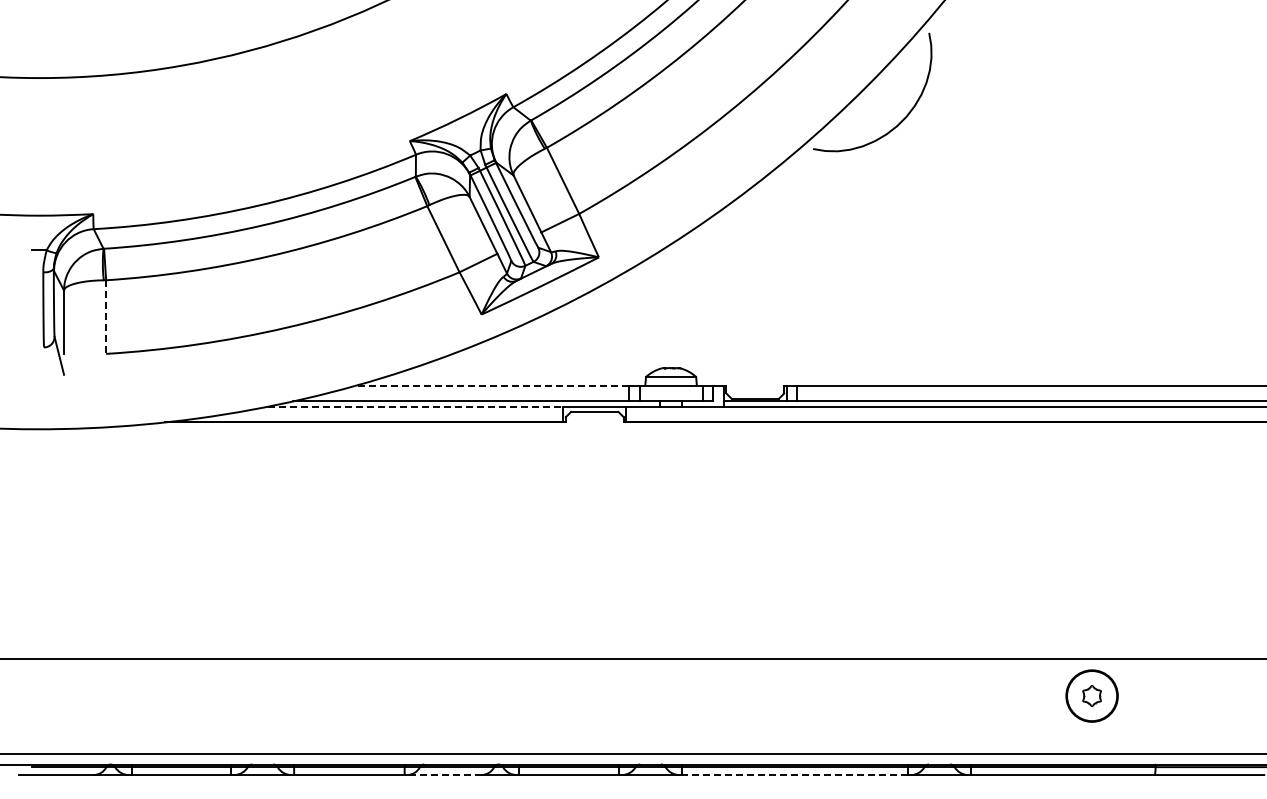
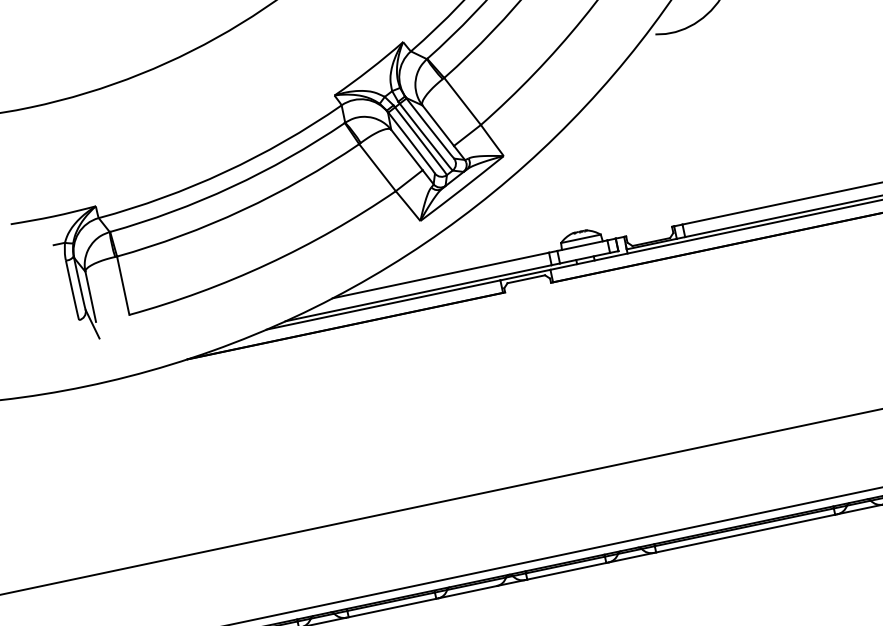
line: (106, 317) -> (123, 285), dashed -> solid
line: (492, 385) -> (440, 275), dashed -> solid
line: (415, 406) -> (383, 304), dashed -> solid
line: (443, 775) -> (467, 592), dashed -> solid
line: (795, 775) -> (746, 533), dashed -> solid

